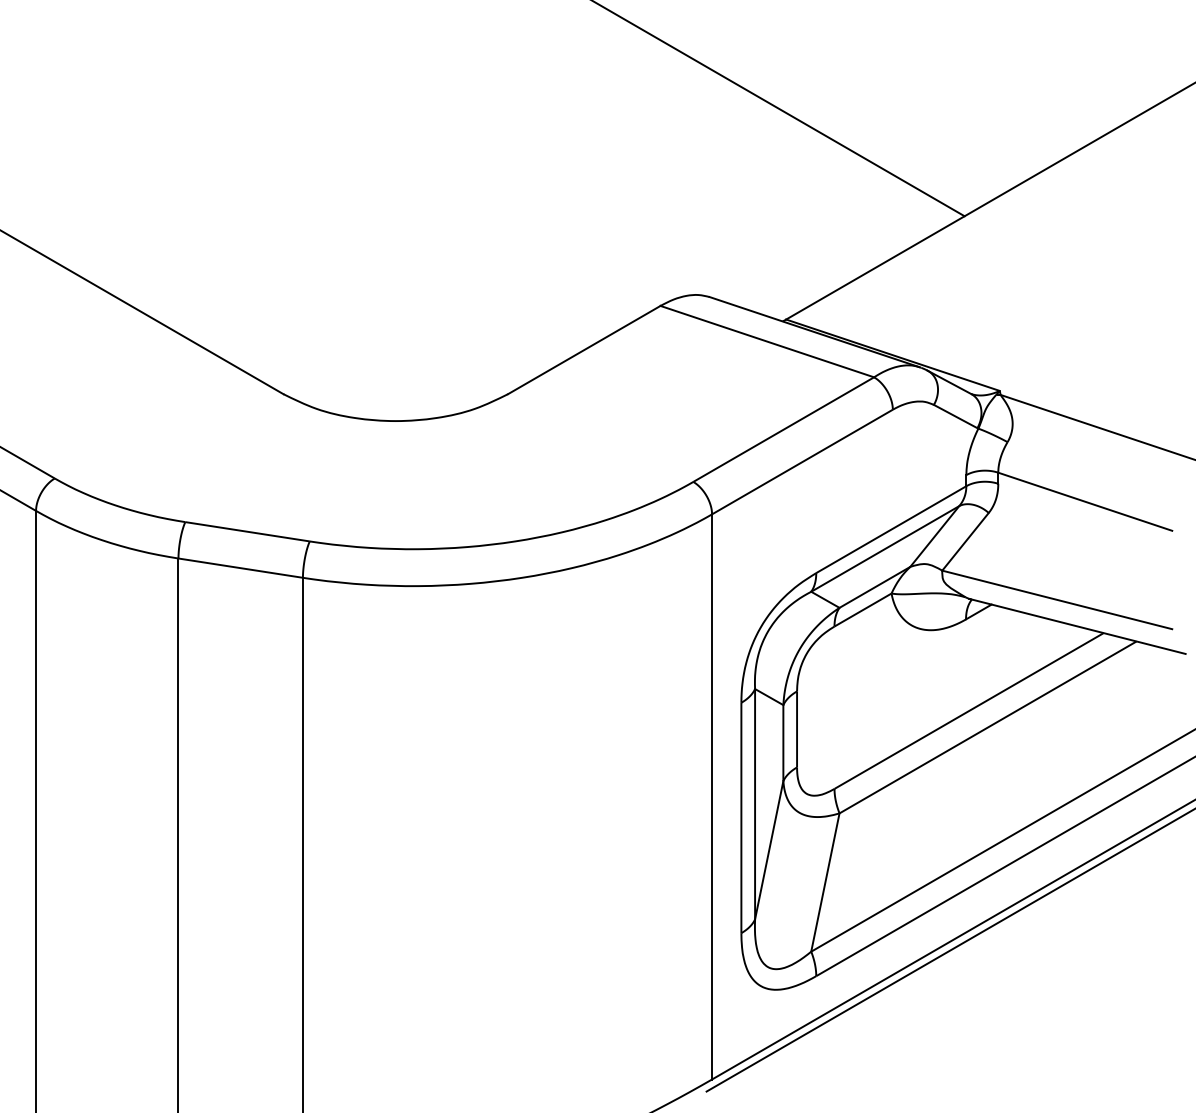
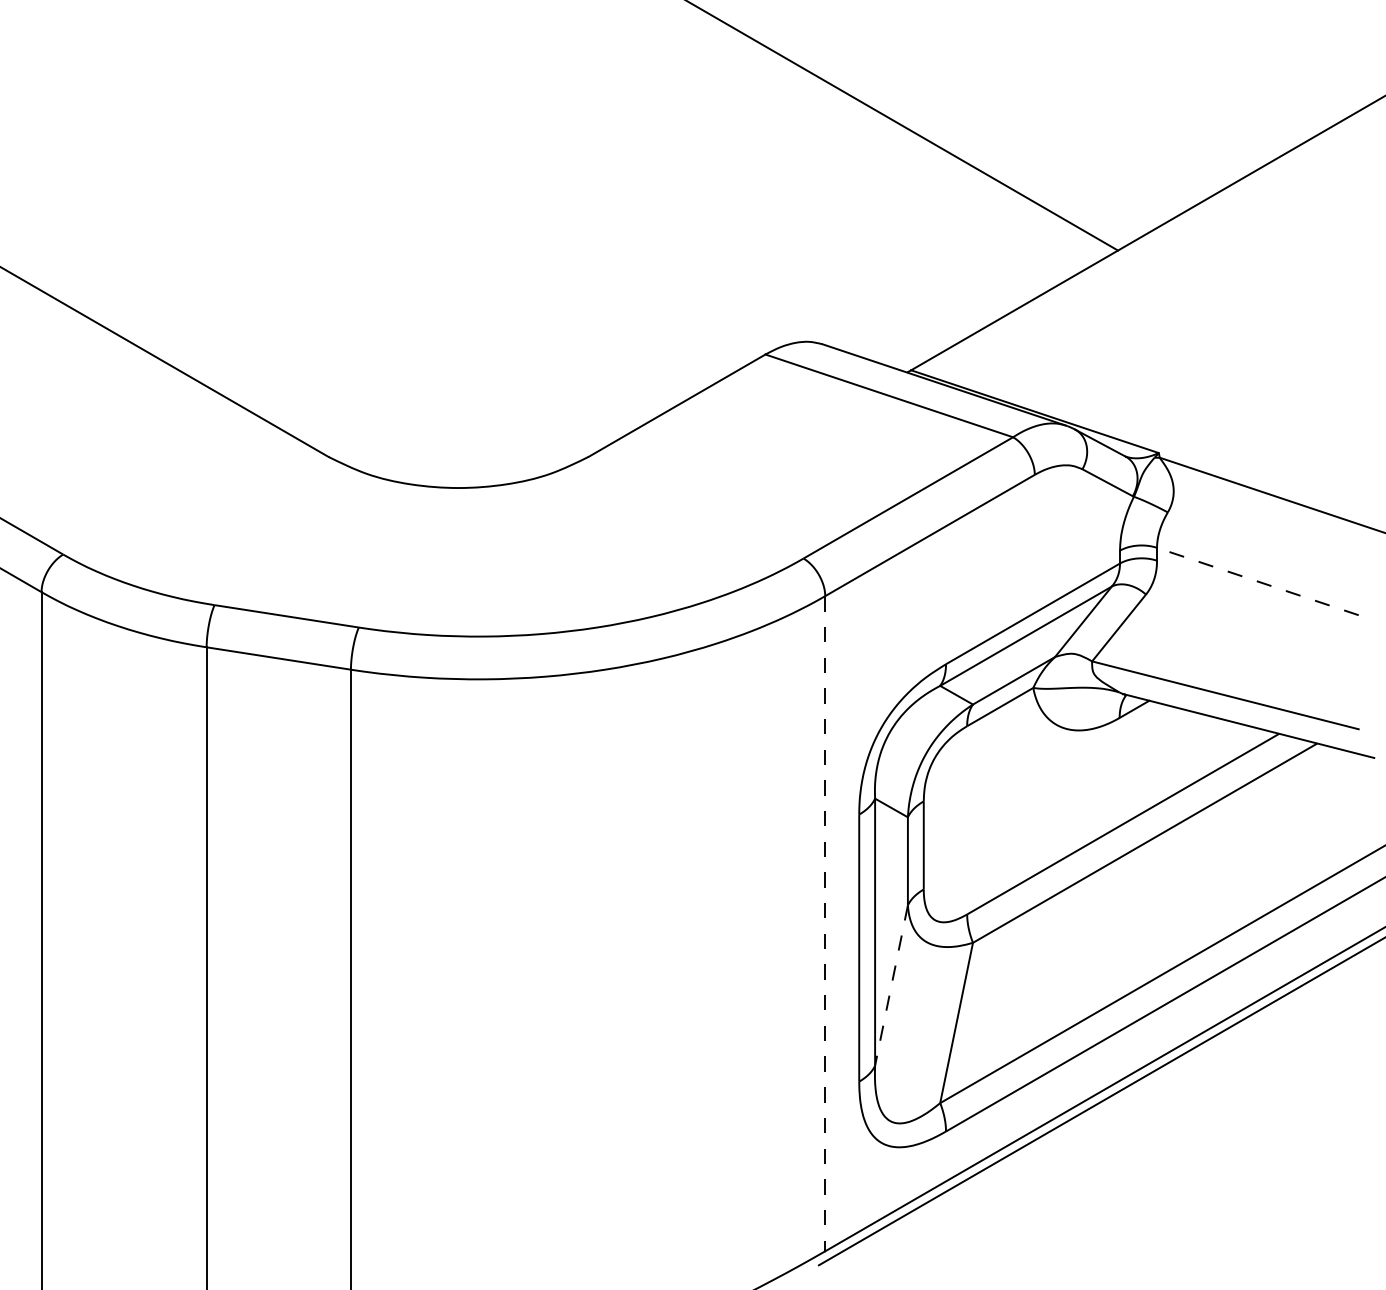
line: (1084, 501) -> (1257, 581), solid -> dashed
line: (712, 796) -> (825, 923), solid -> dashed
line: (769, 850) -> (891, 985), solid -> dashed

